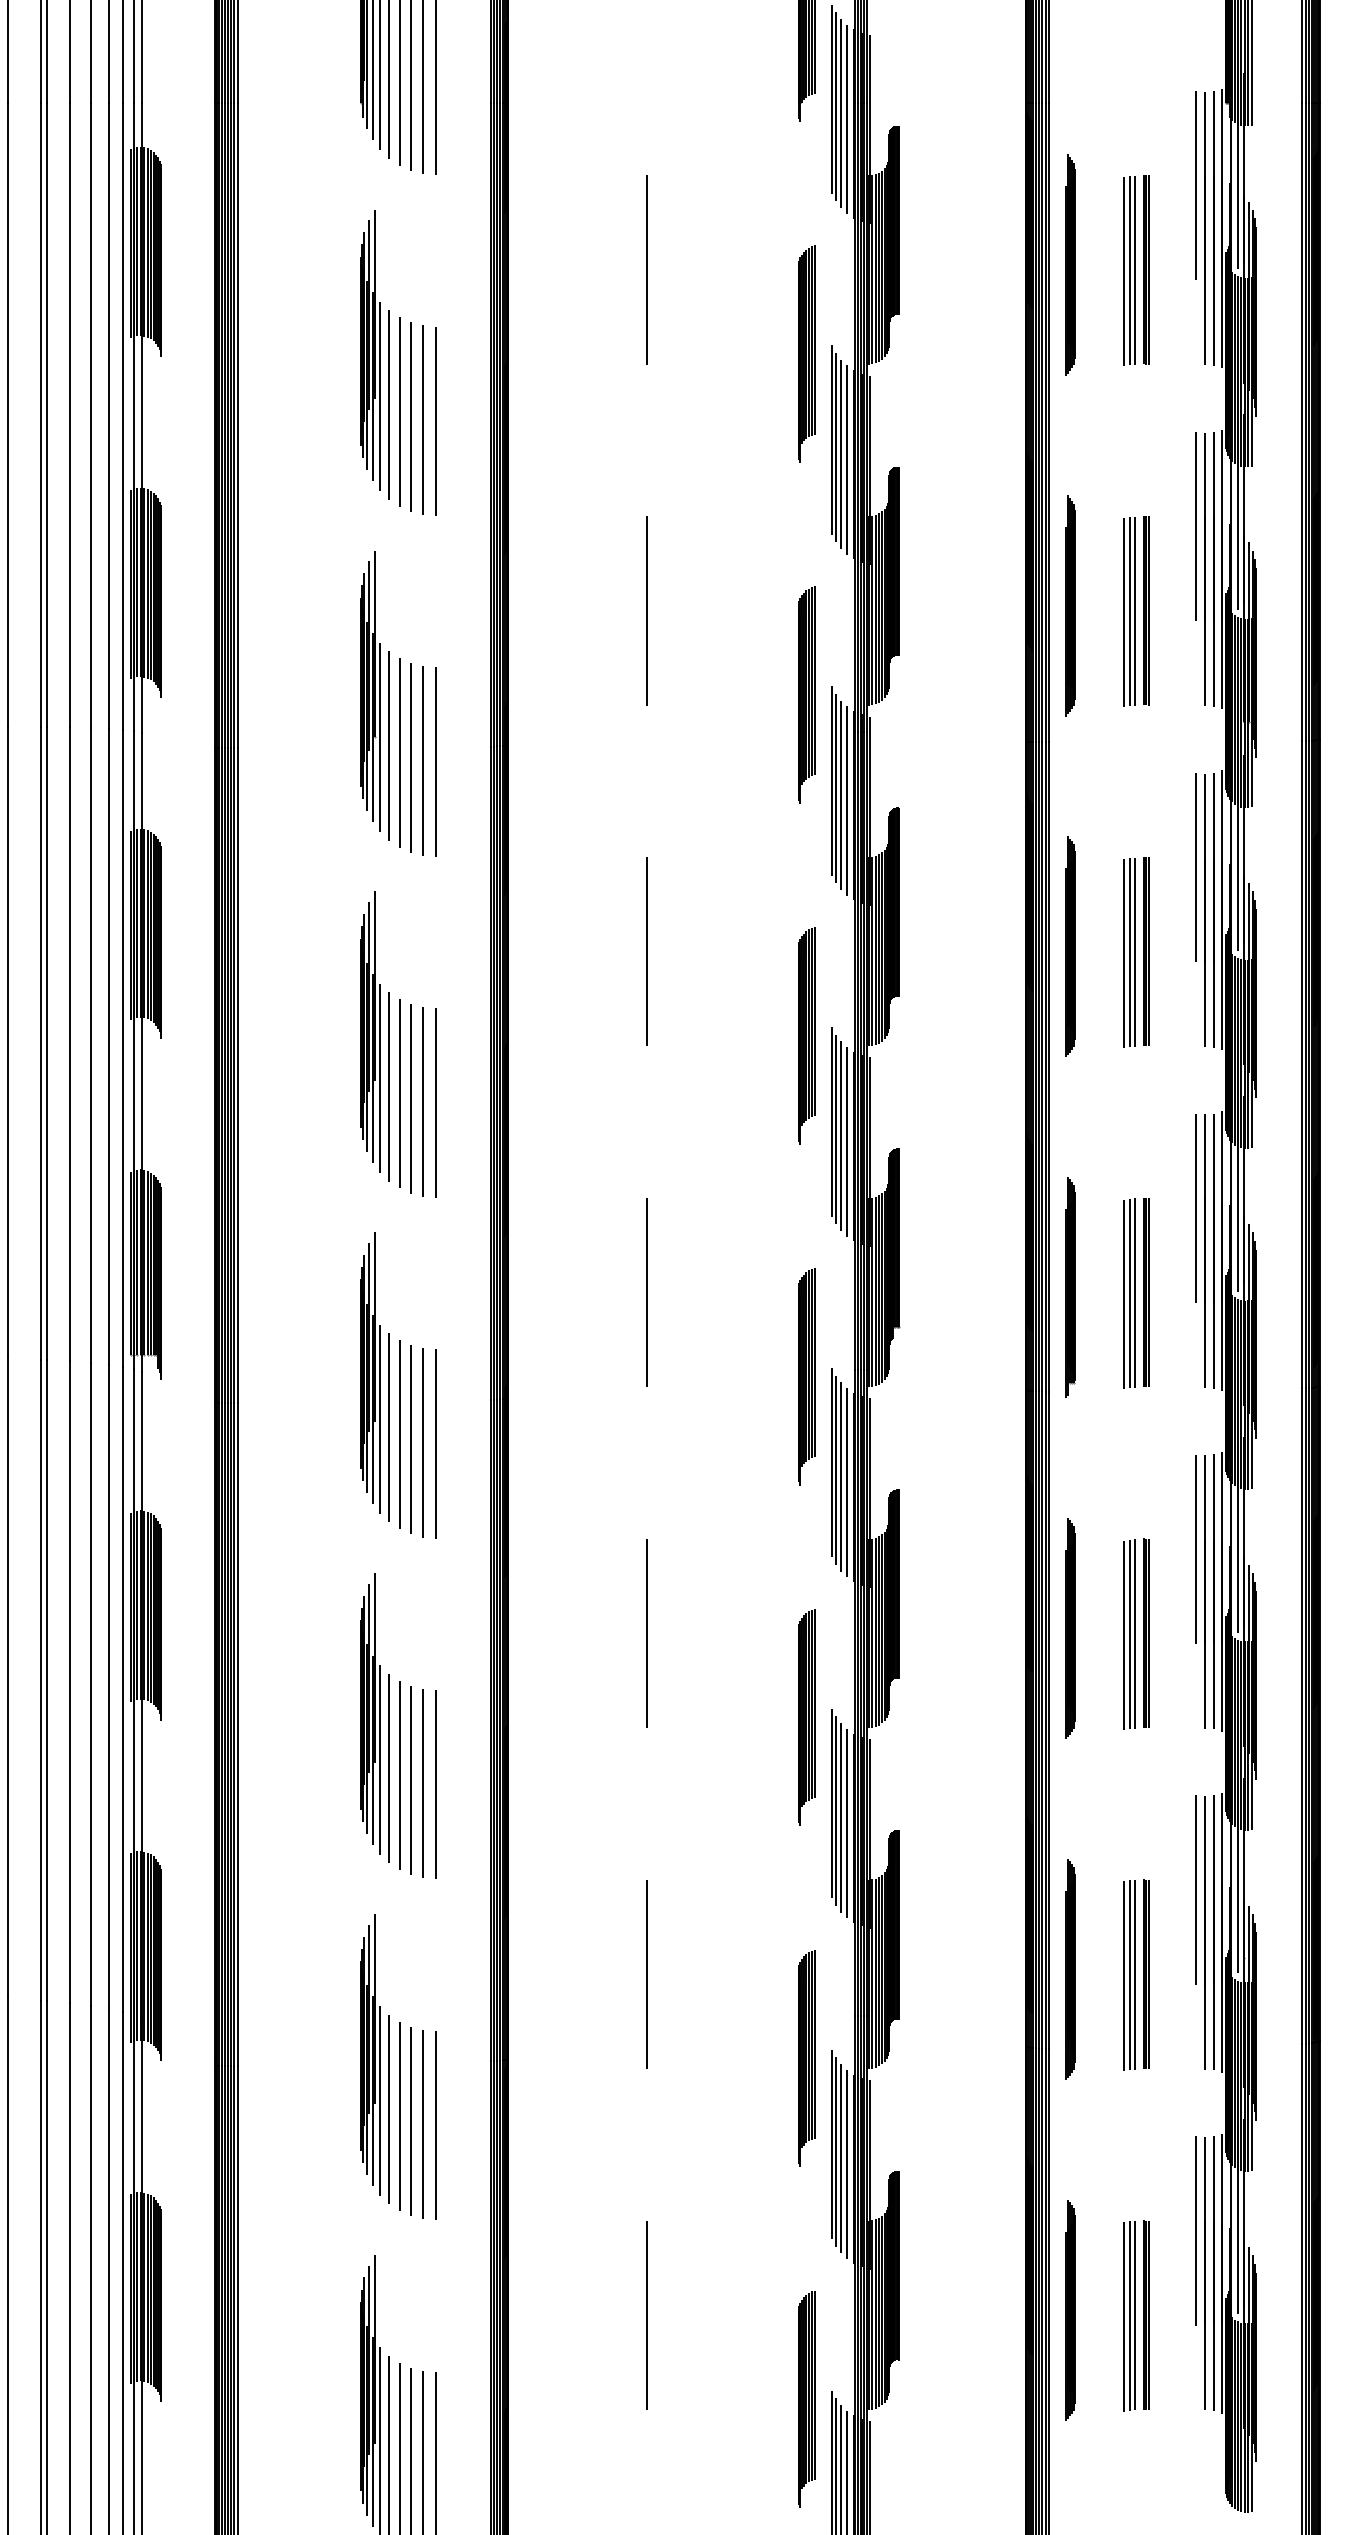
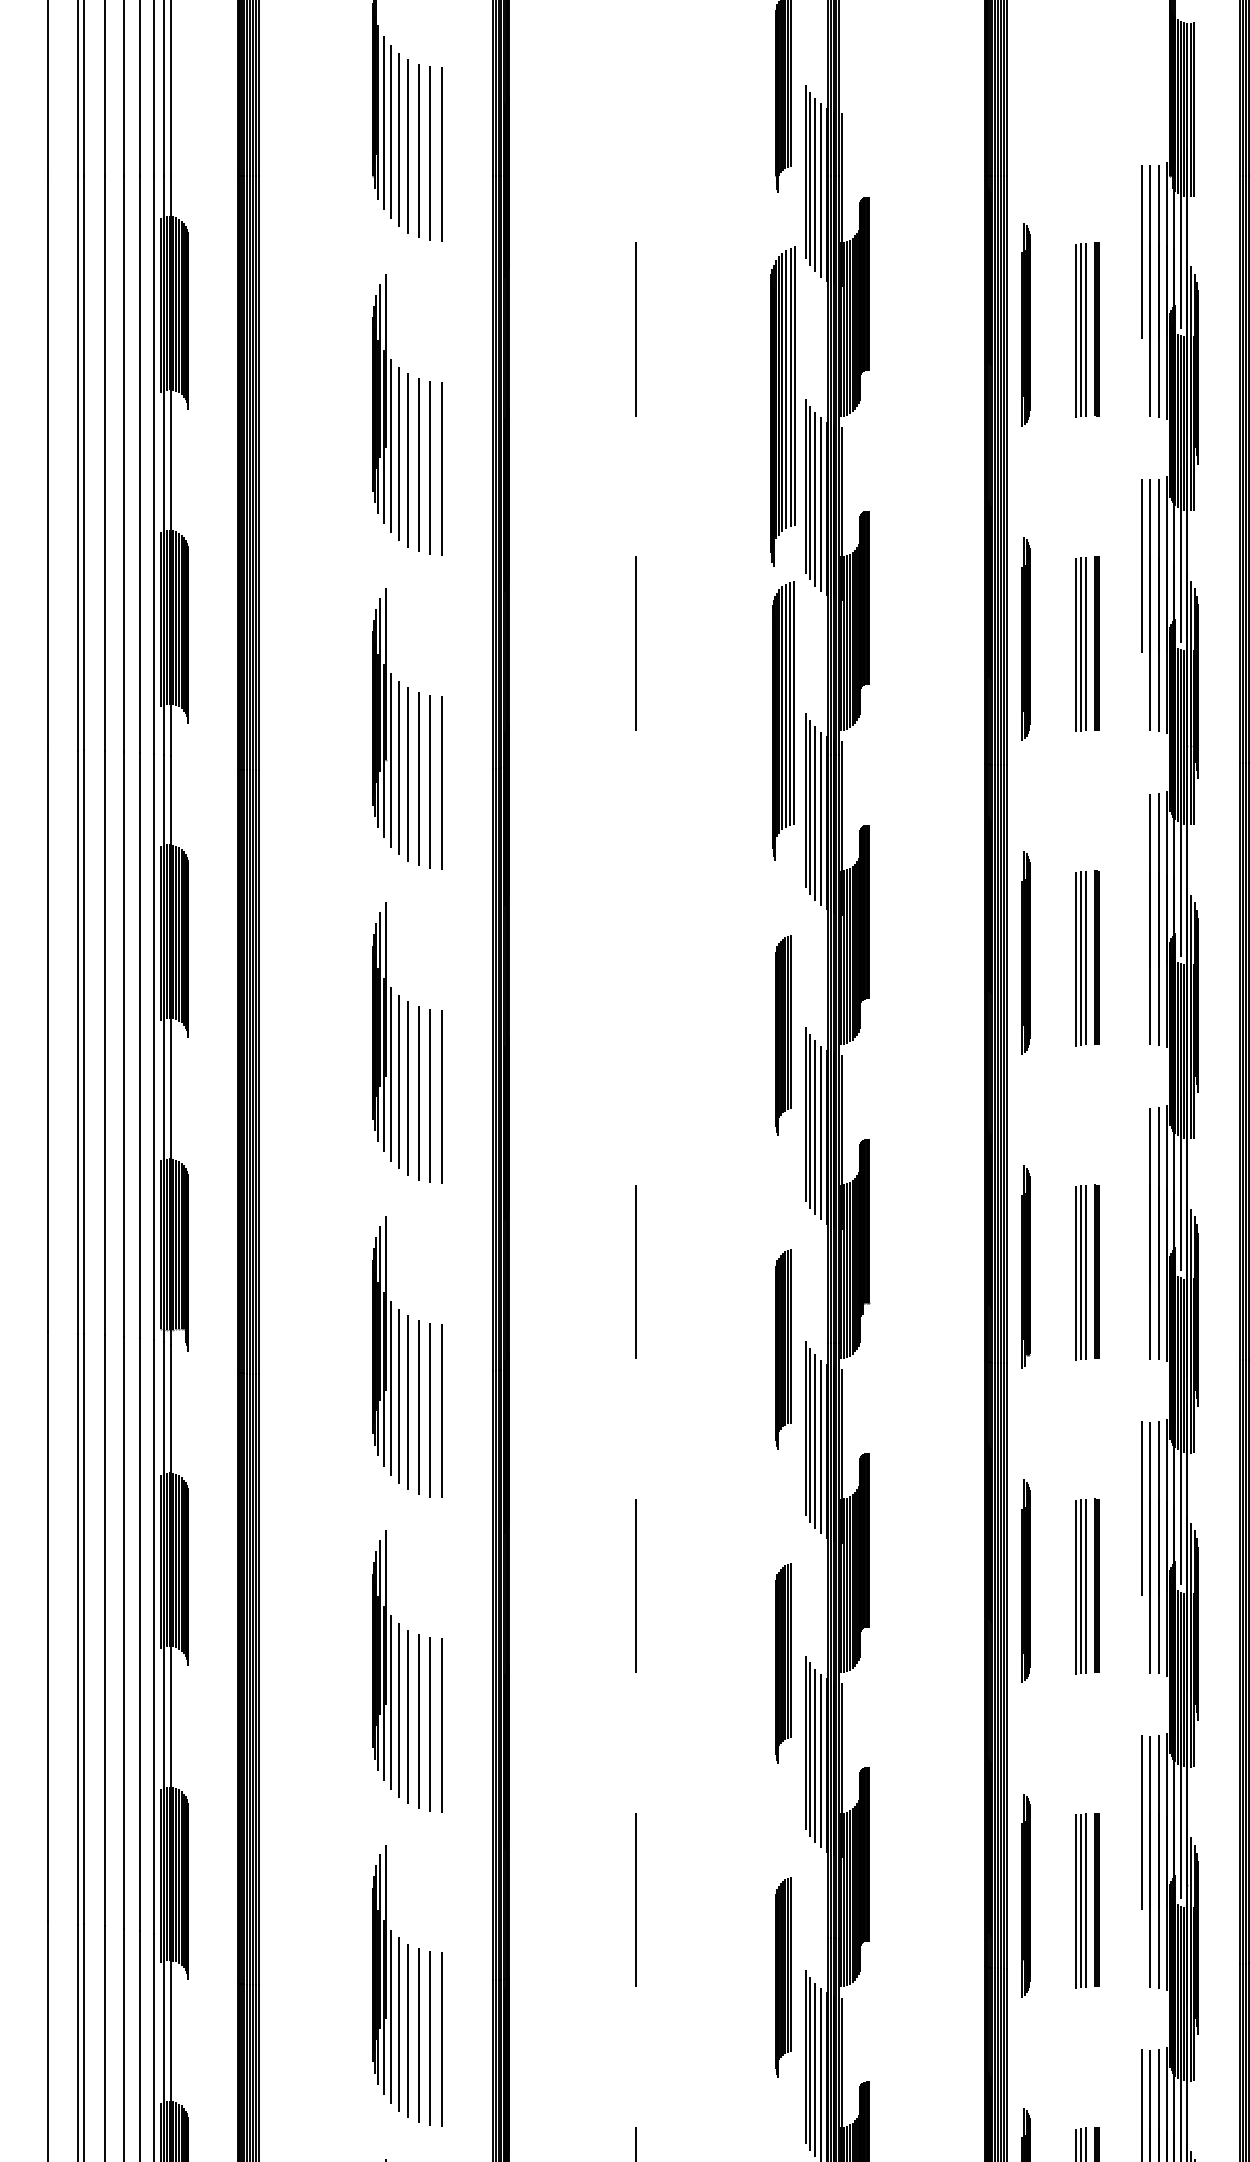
part: (806, 353) -> (783, 406), size x1.6
part: (806, 694) -> (783, 720), size x1.4
line: (1195, 867) -> (1141, 880), removed
line: (646, 951) -> (635, 957), removed
line: (1195, 1208) -> (1141, 1194), removed

